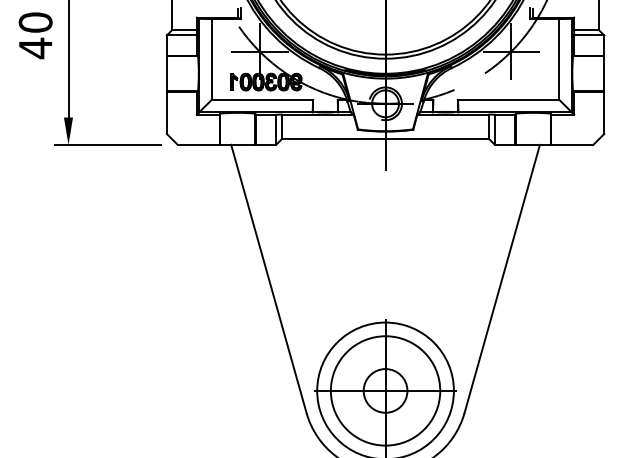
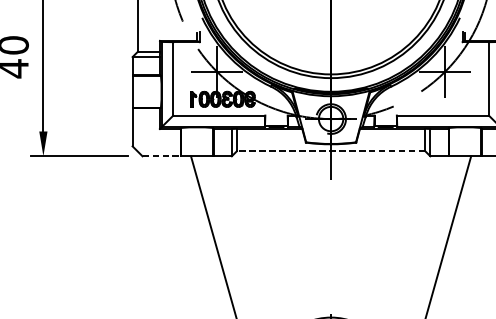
line: (385, 139) -> (331, 151), solid -> dashed
line: (199, 144) -> (162, 155), solid -> dashed

